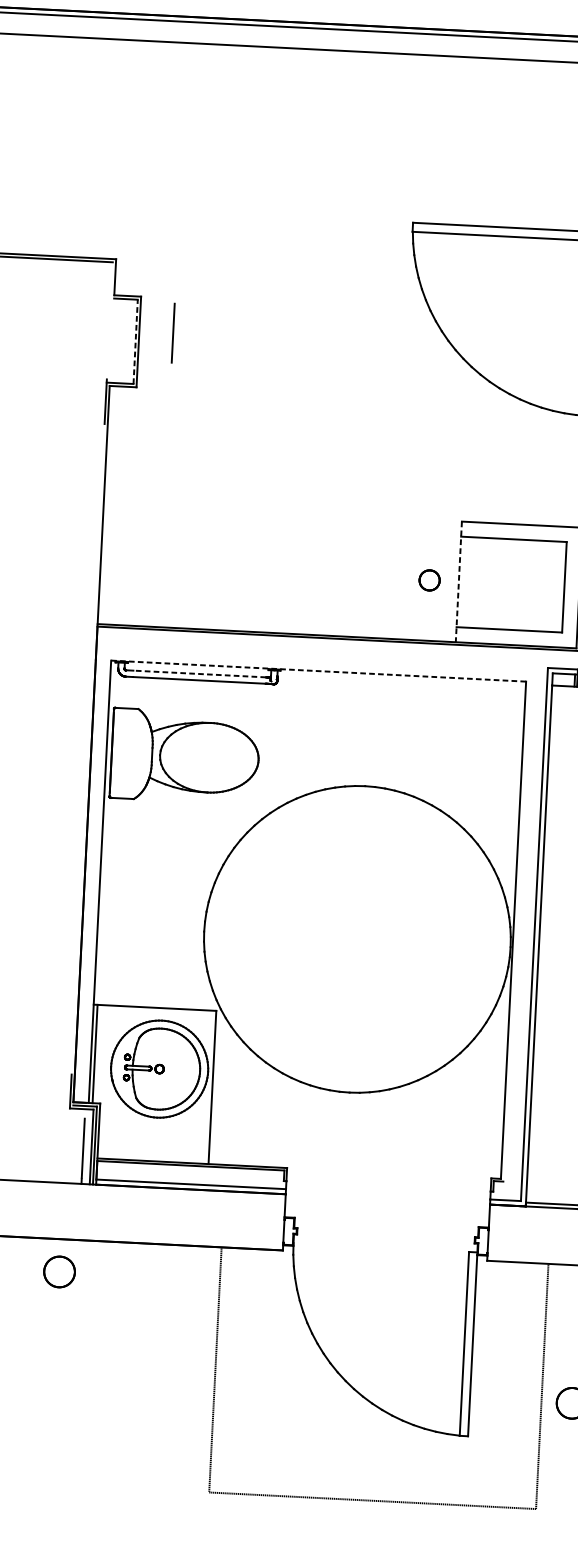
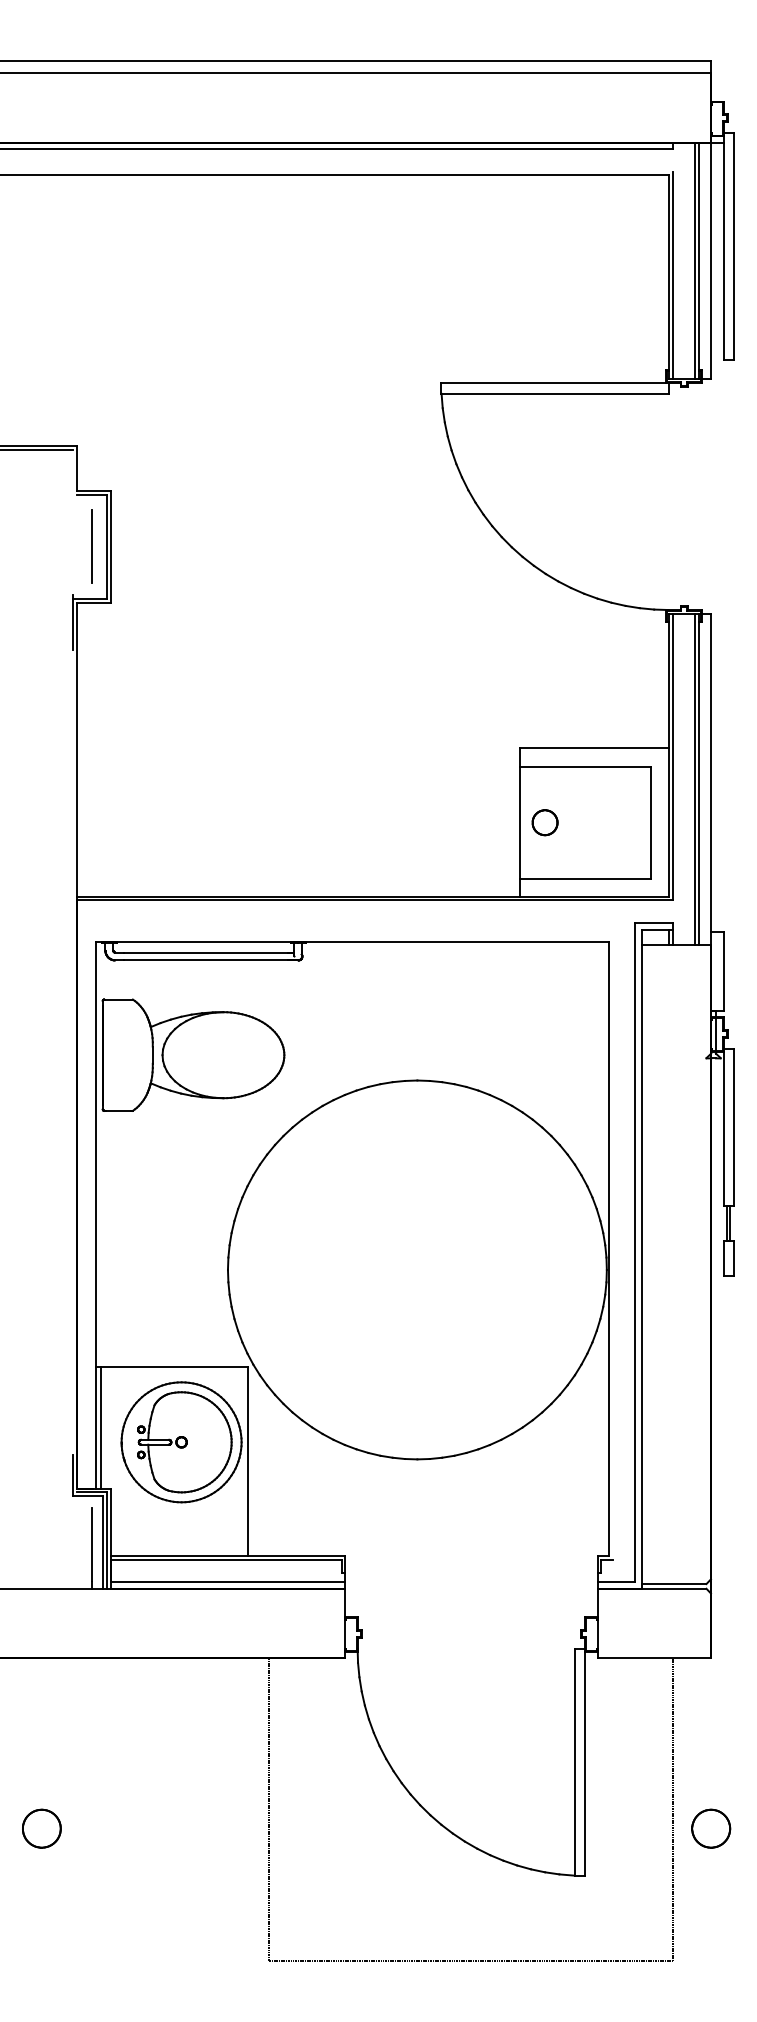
line: (172, 332) -> (91, 546), moved
line: (135, 341) -> (106, 546), dashed -> solid
part: (429, 580) -> (544, 822), moved
line: (459, 581) -> (520, 822), dashed -> solid
line: (318, 671) -> (352, 941), dashed -> solid
line: (199, 673) -> (205, 952), dashed -> solid
part: (59, 1271) -> (41, 1828), moved

